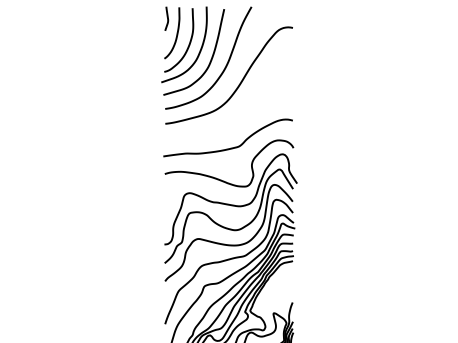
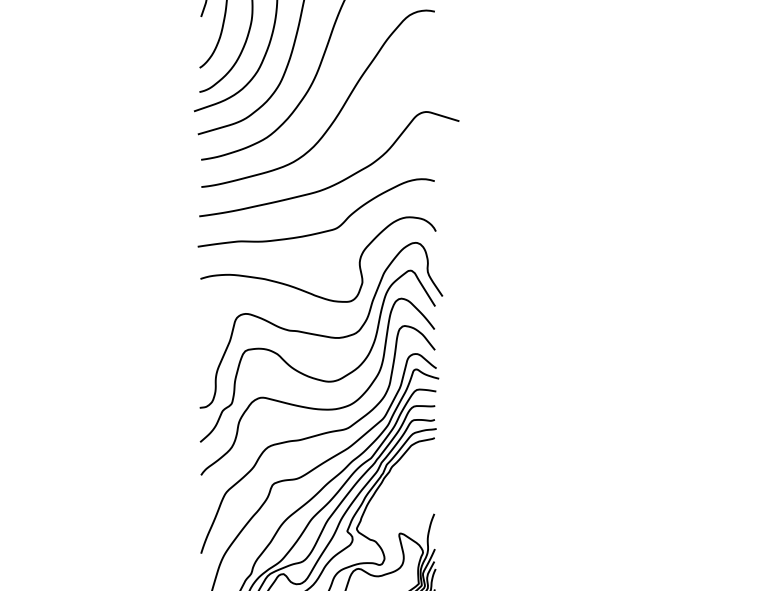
curve: (241, 119) -> (340, 179), added

